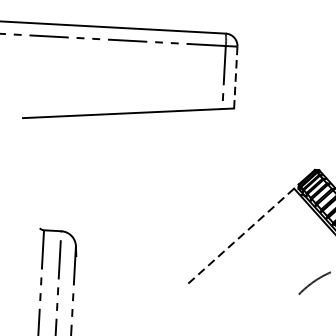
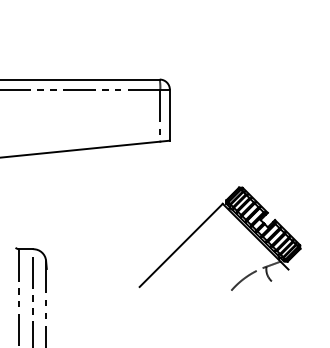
line: (235, 77) -> (169, 115), dashed -> solid
line: (241, 236) -> (181, 245), dashed -> solid

